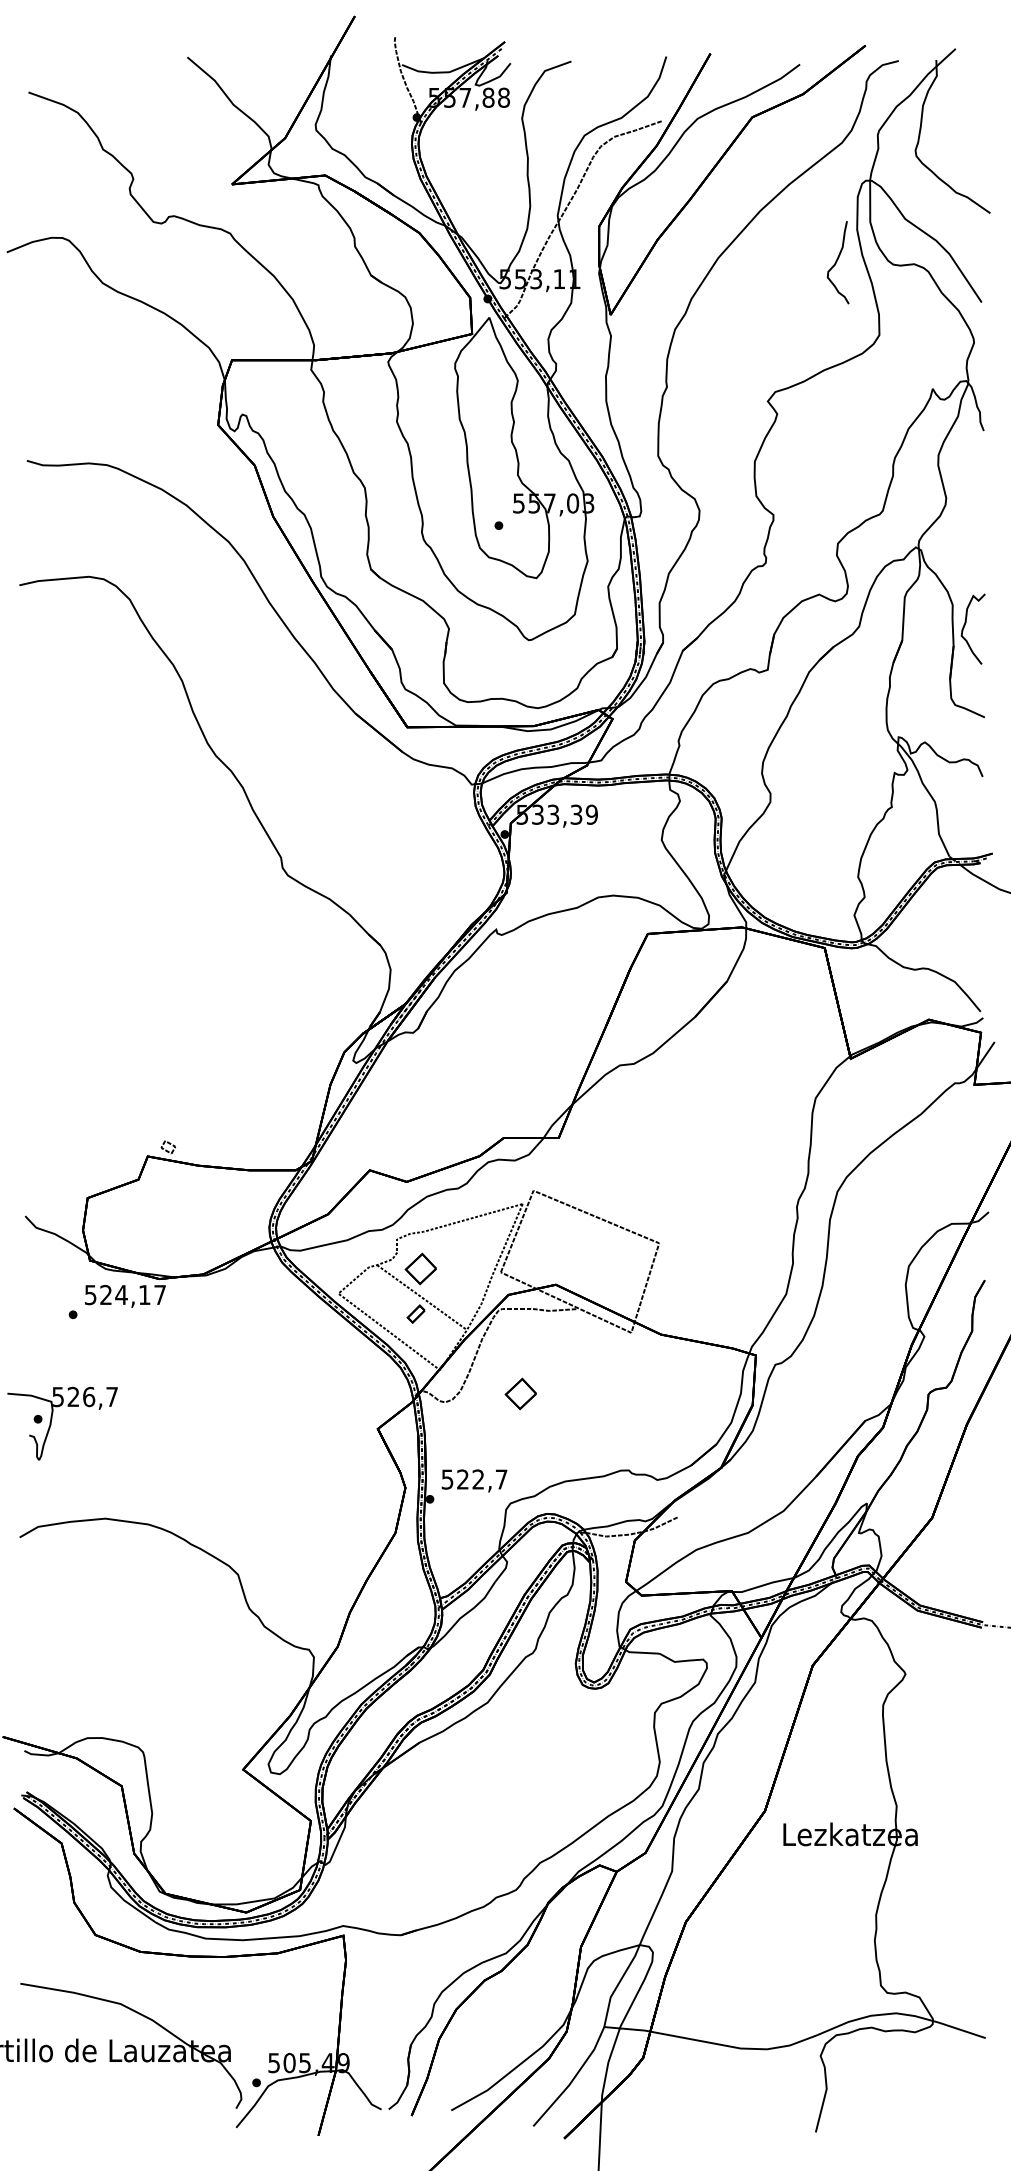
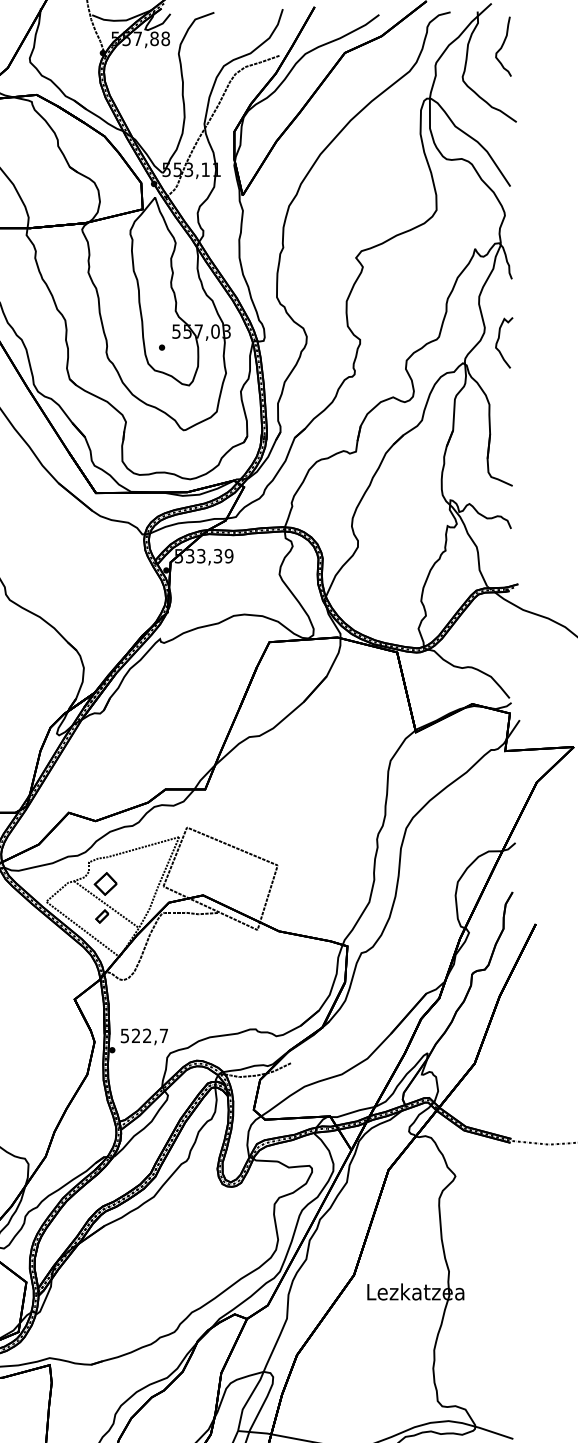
curve: (837, 261) -> (503, 45), moved
curve: (965, 625) -> (498, 340), moved
part: (520, 1393) -> (177, 973), removed

